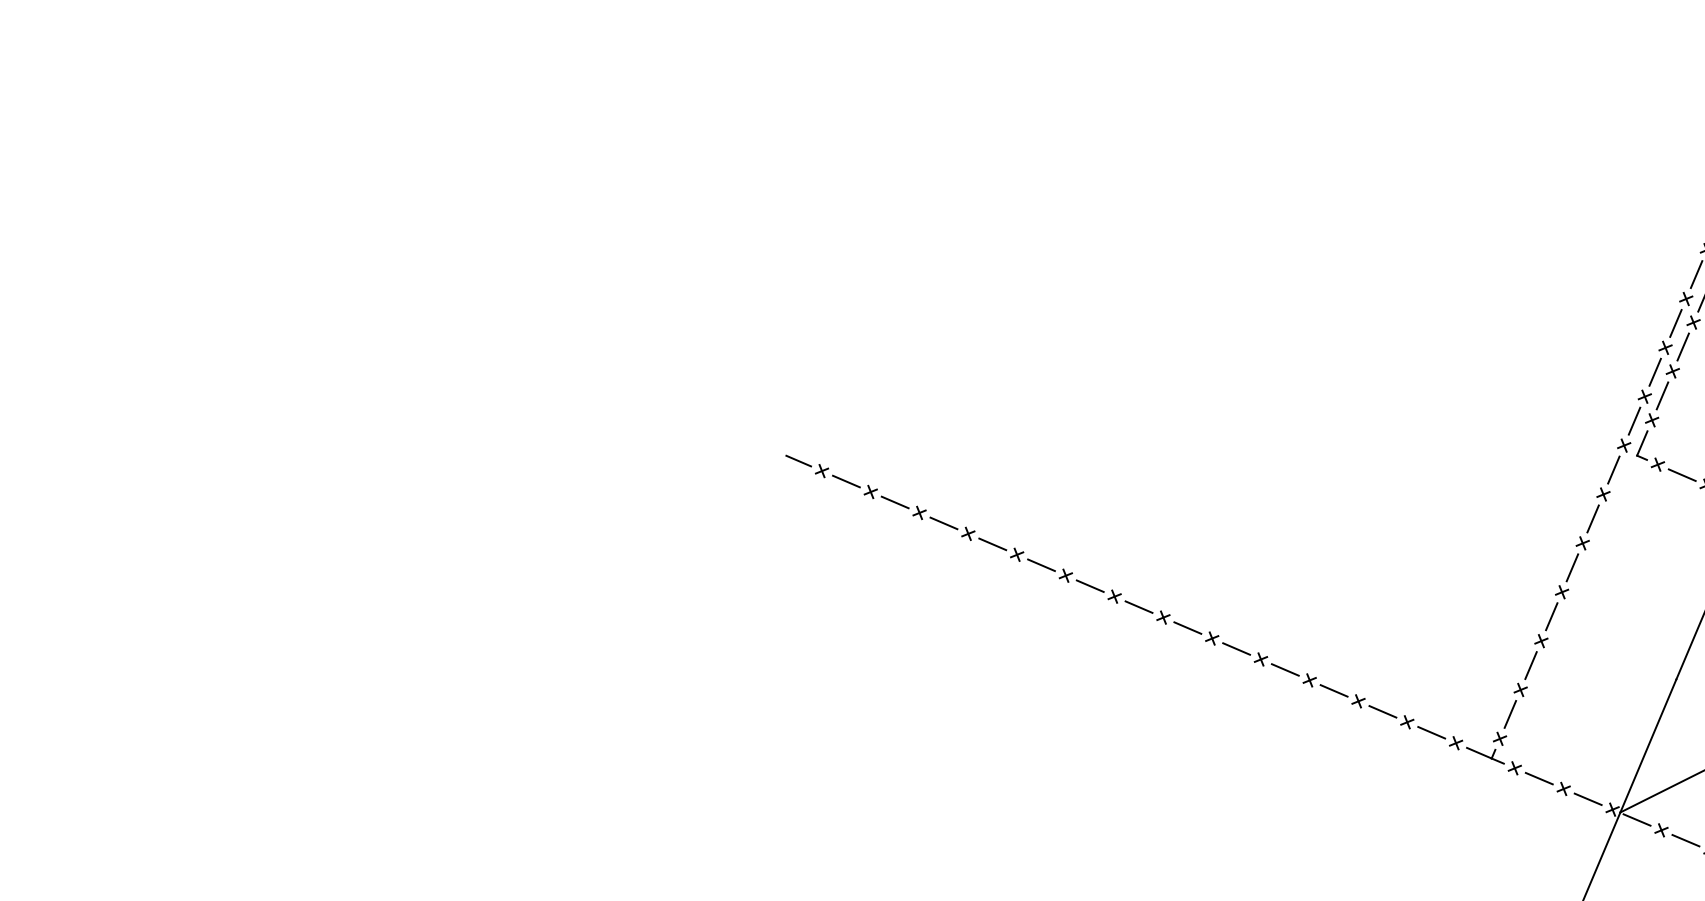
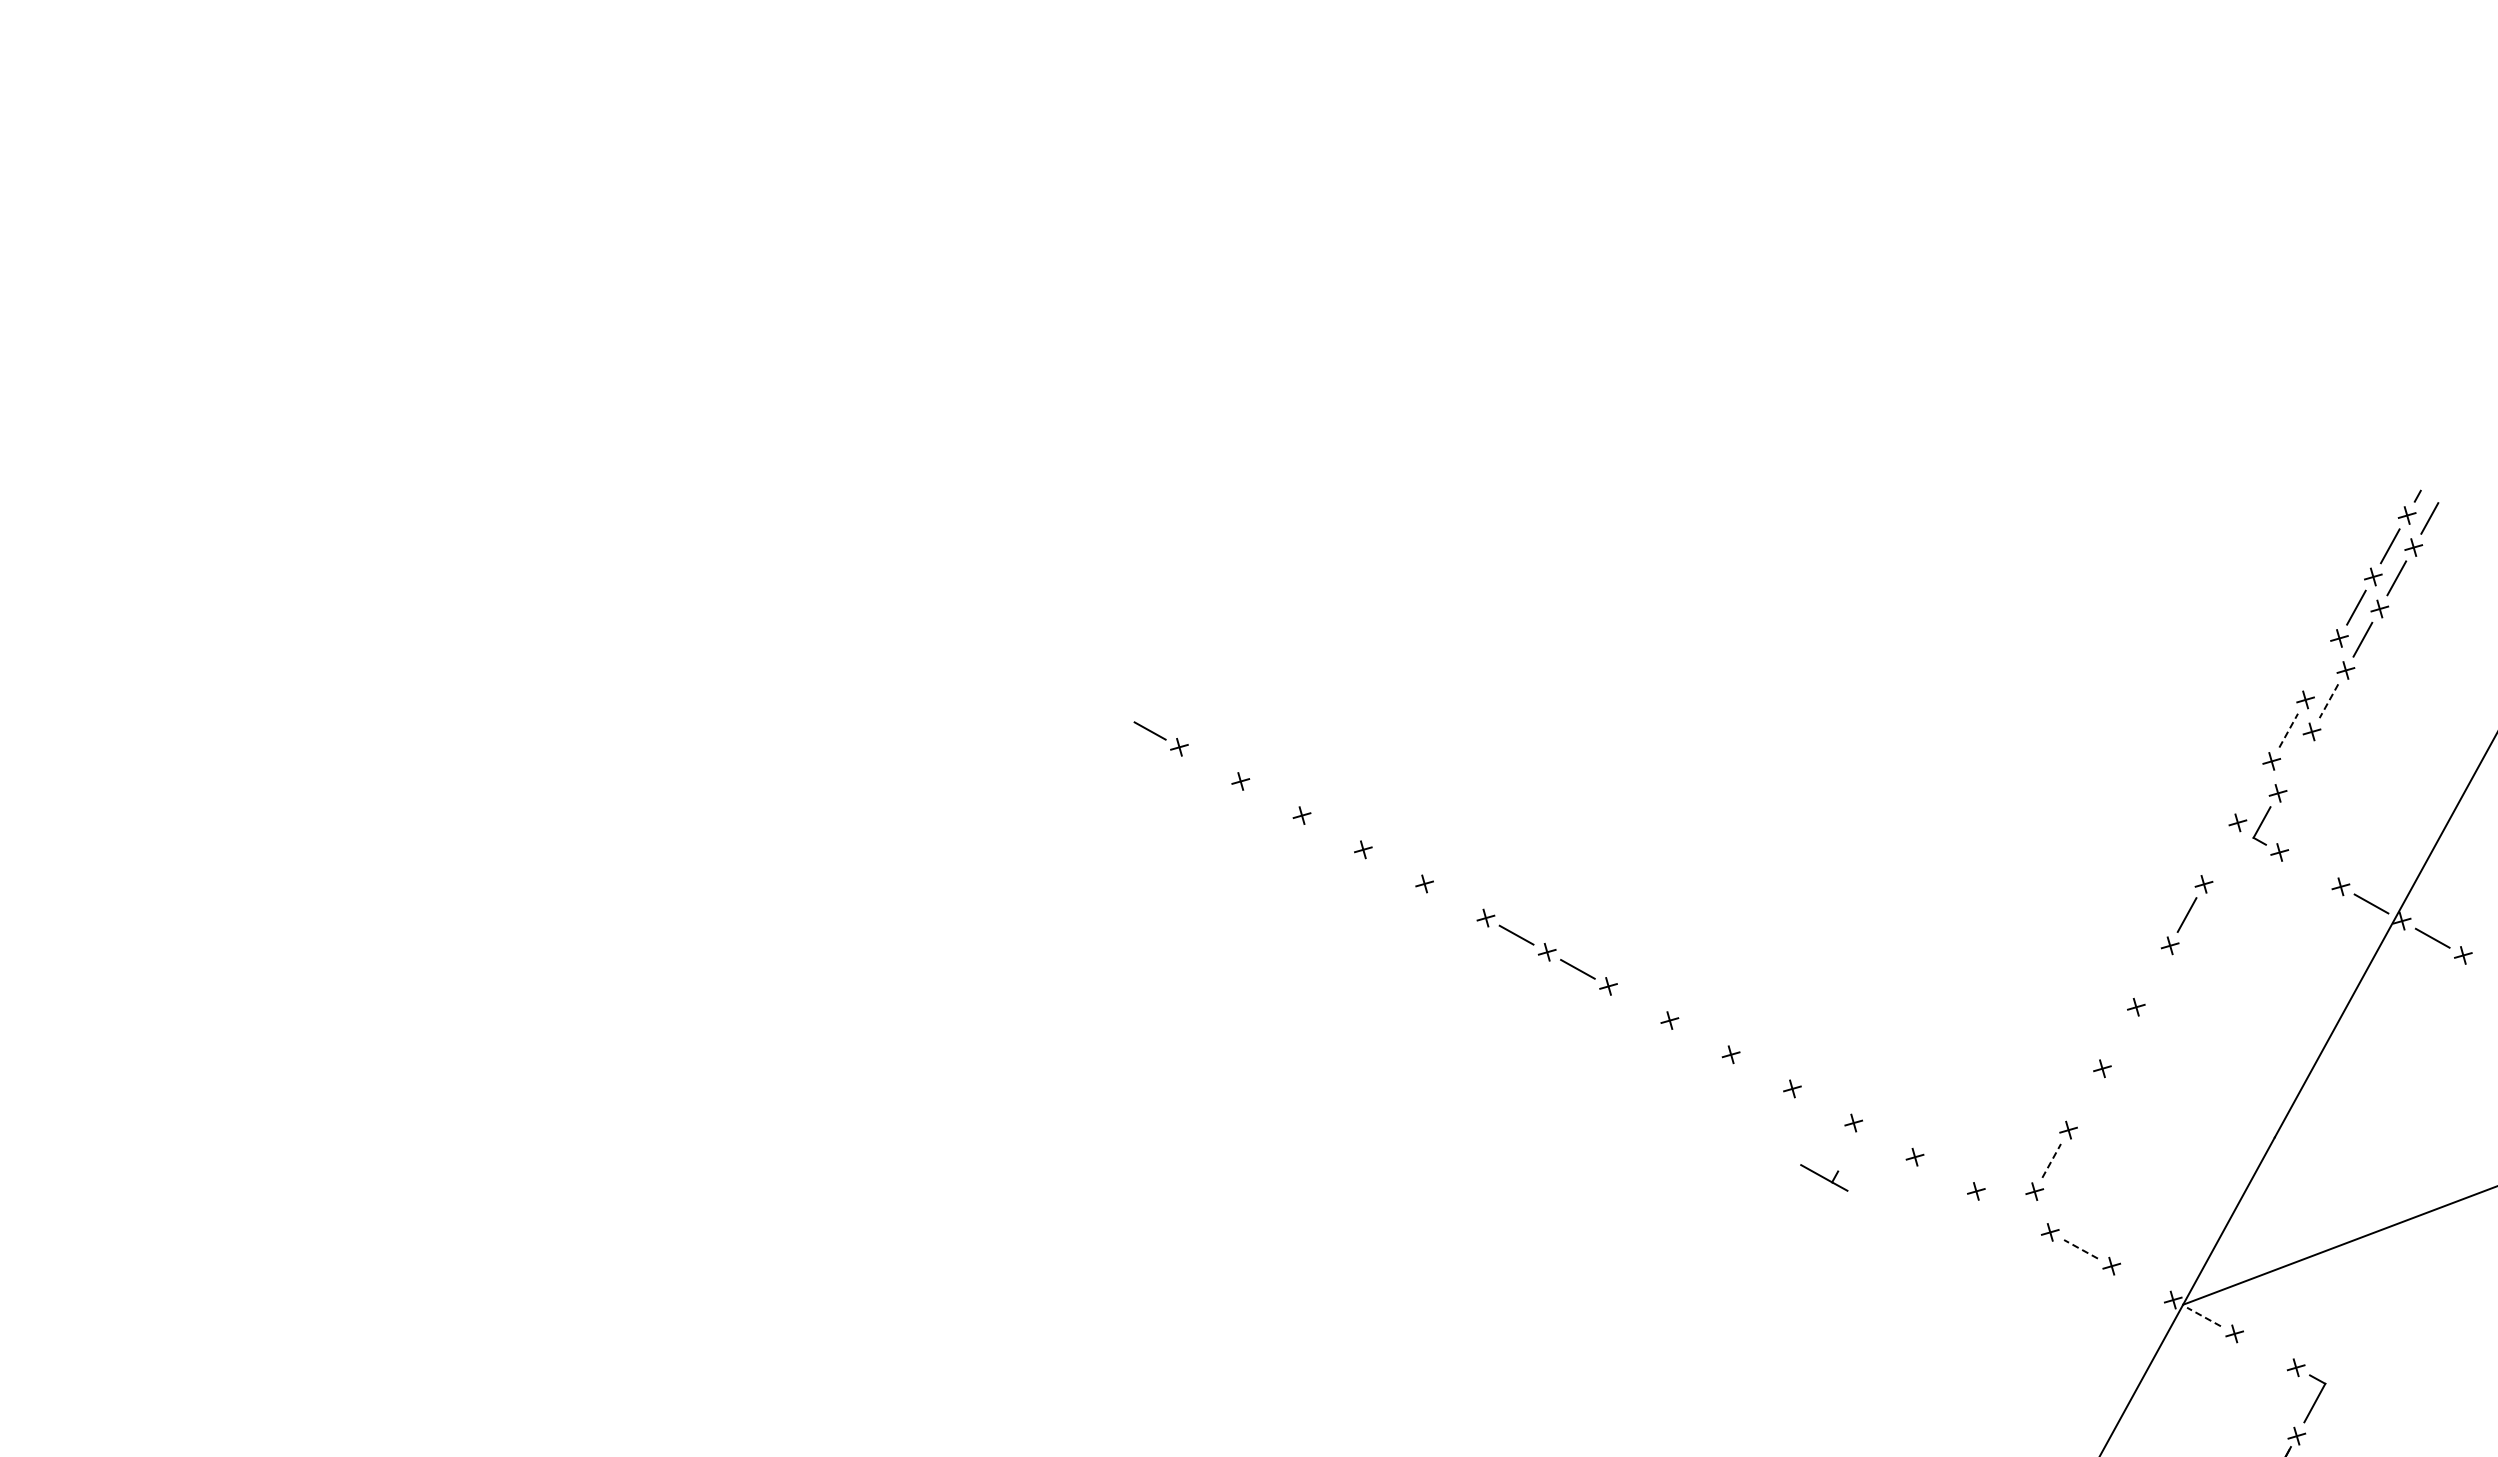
line: (1675, 323) -> (2322, 669), removed
line: (1682, 347) -> (2328, 701), solid -> dashed
line: (1655, 372) -> (2288, 730), solid -> dashed
line: (1662, 395) -> (2294, 762), removed
line: (1634, 421) -> (2254, 792), removed
line: (1613, 470) -> (2220, 853), removed
line: (1682, 475) -> (2310, 869), removed
line: (845, 481) -> (1209, 764), removed
line: (895, 502) -> (1271, 798), removed
line: (943, 523) -> (1332, 832), removed
line: (992, 544) -> (1393, 866), removed
line: (1041, 564) -> (1455, 900), removed
line: (1571, 567) -> (2152, 976), removed
line: (1551, 616) -> (2119, 1037), removed
line: (1188, 628) -> (1639, 1003), removed
line: (1236, 648) -> (1700, 1037), removed
line: (1531, 665) -> (2085, 1099), removed
line: (1285, 669) -> (1761, 1071), removed
line: (1333, 690) -> (1822, 1105), removed
line: (1382, 711) -> (1884, 1139), removed
line: (1510, 714) -> (2051, 1160), solid -> dashed
line: (1431, 732) -> (1945, 1173), removed
part: (1485, 755) -> (1824, 1177), moved
line: (1538, 778) -> (2080, 1249), solid -> dashed
line: (1588, 798) -> (2142, 1282), removed
line: (1636, 819) -> (2203, 1316), solid -> dashed
line: (1685, 840) -> (2265, 1350), removed

